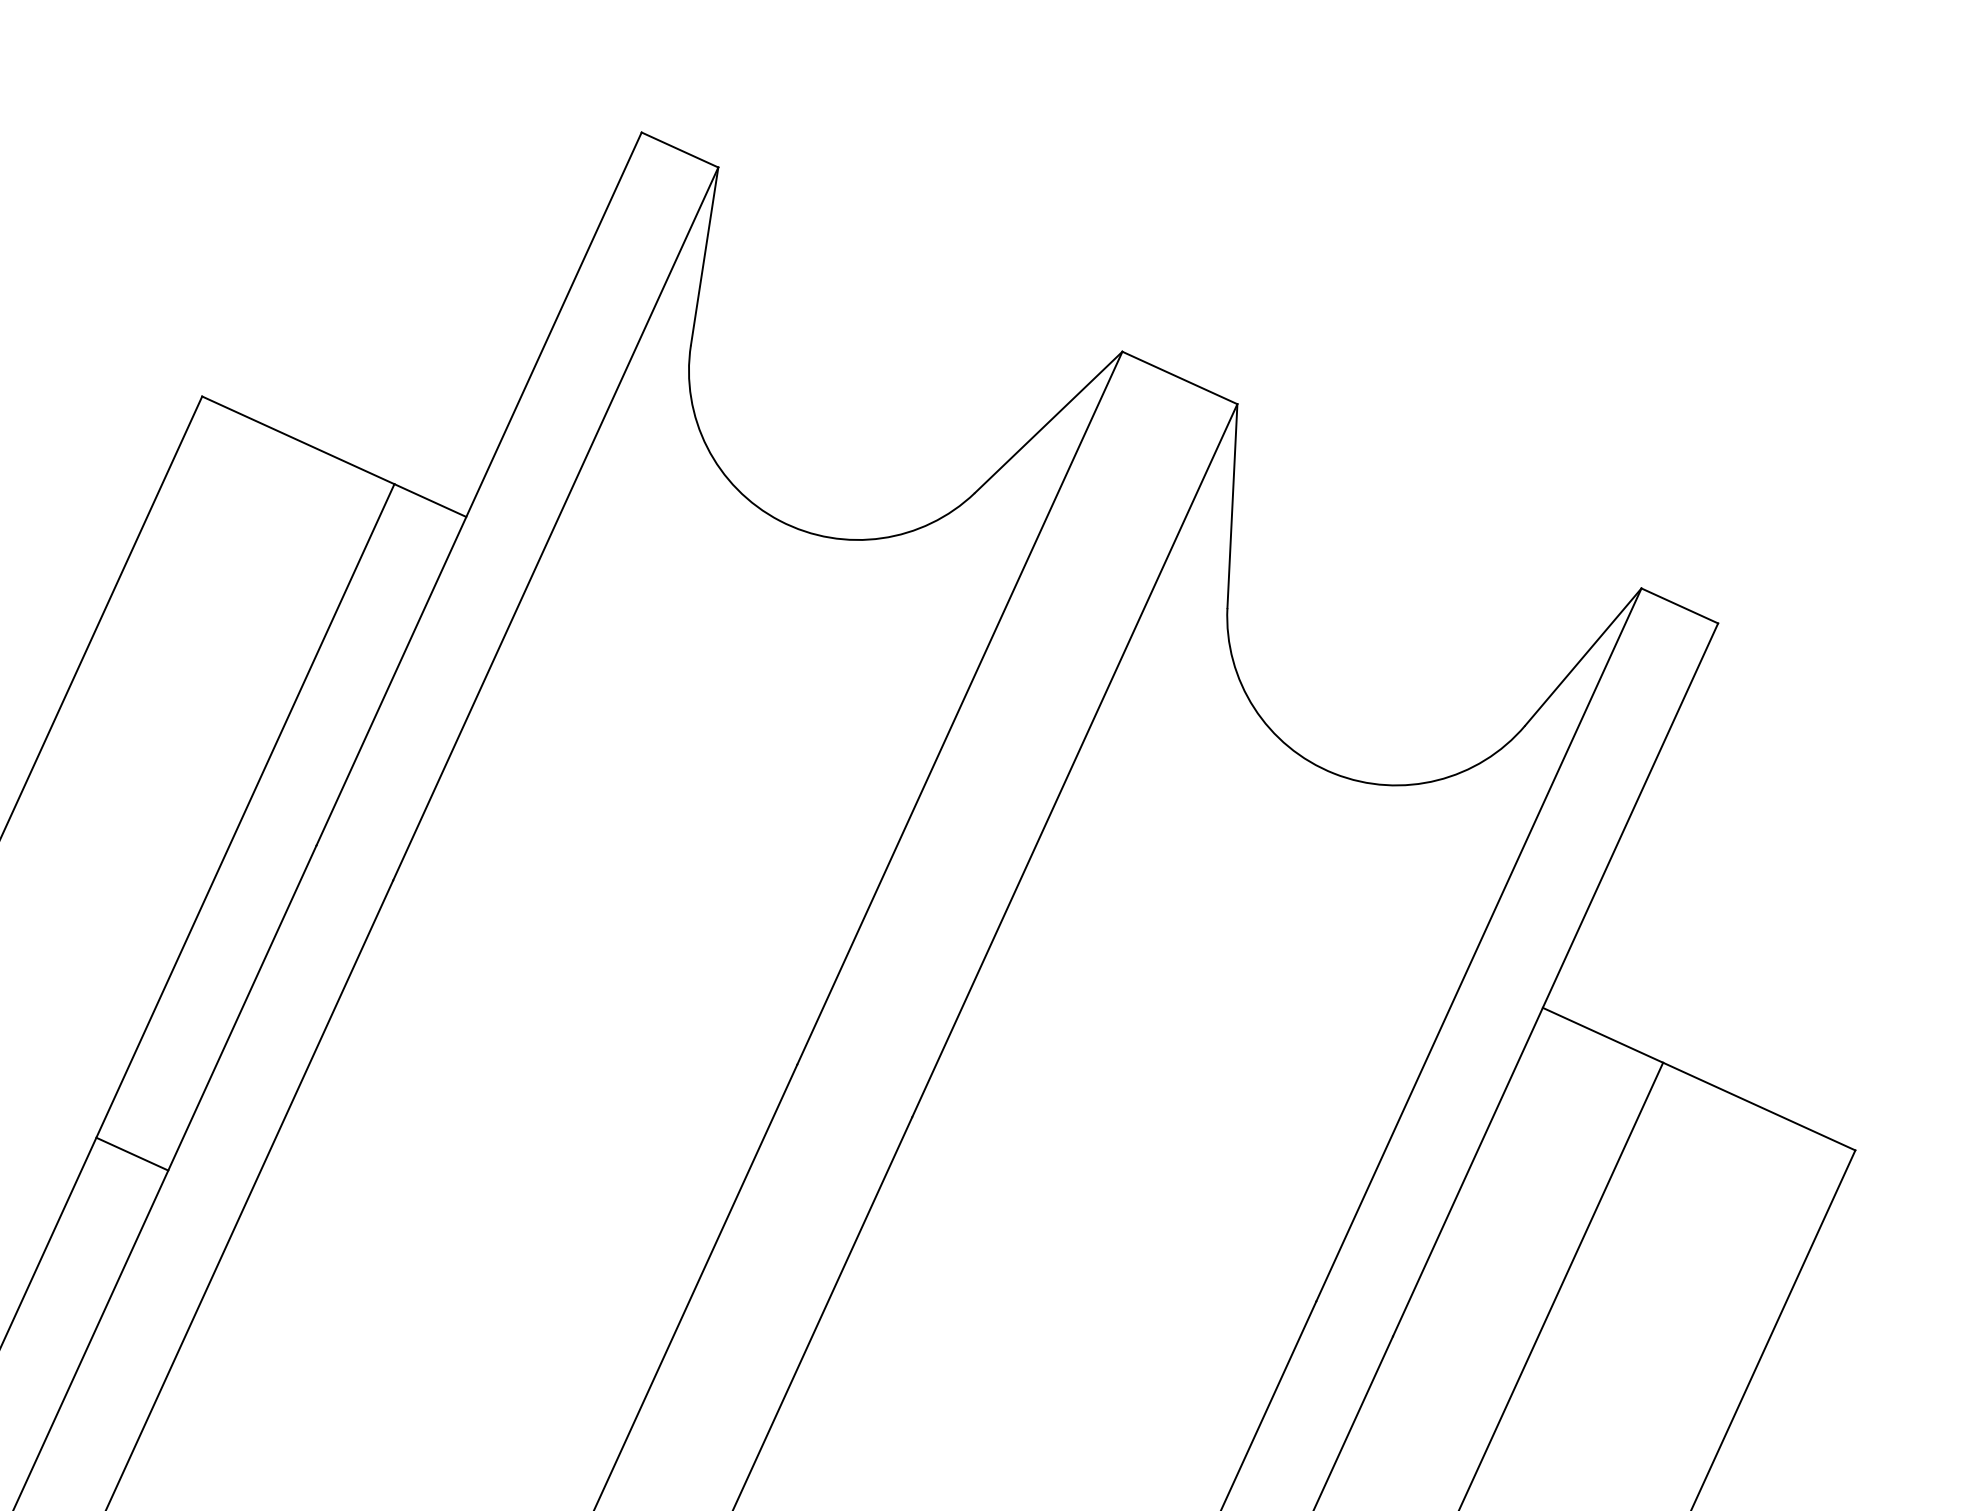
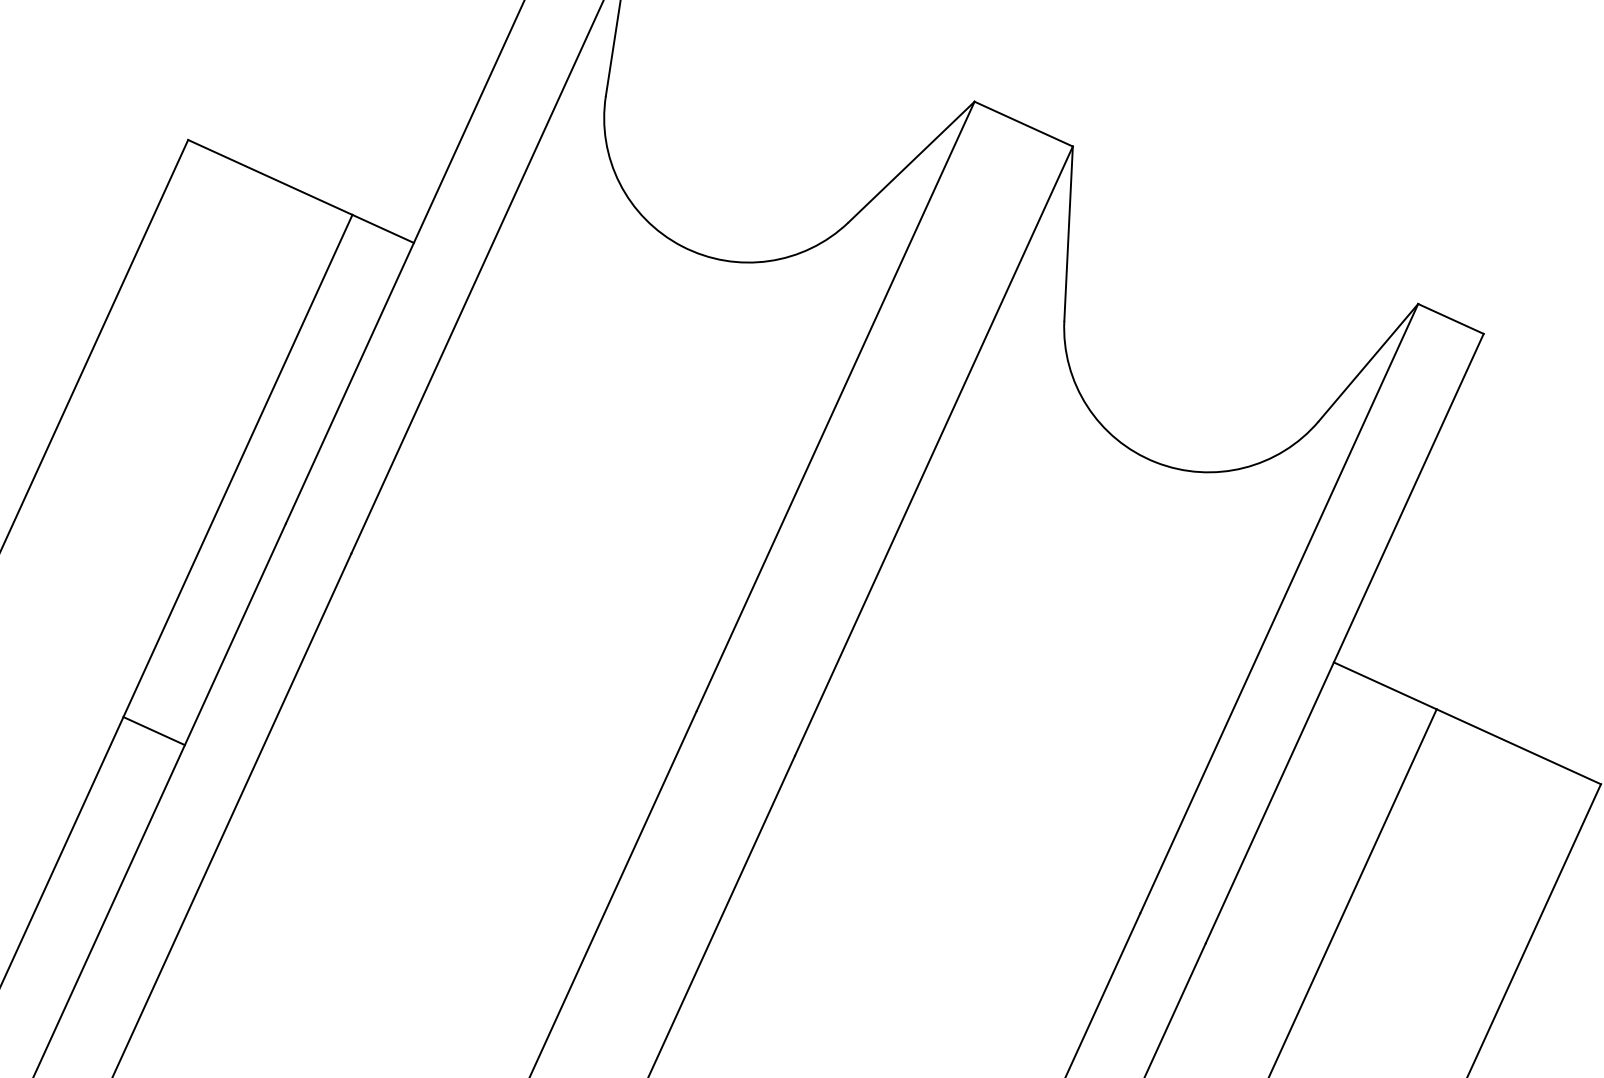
line: (132, 1153) -> (154, 730), moved

